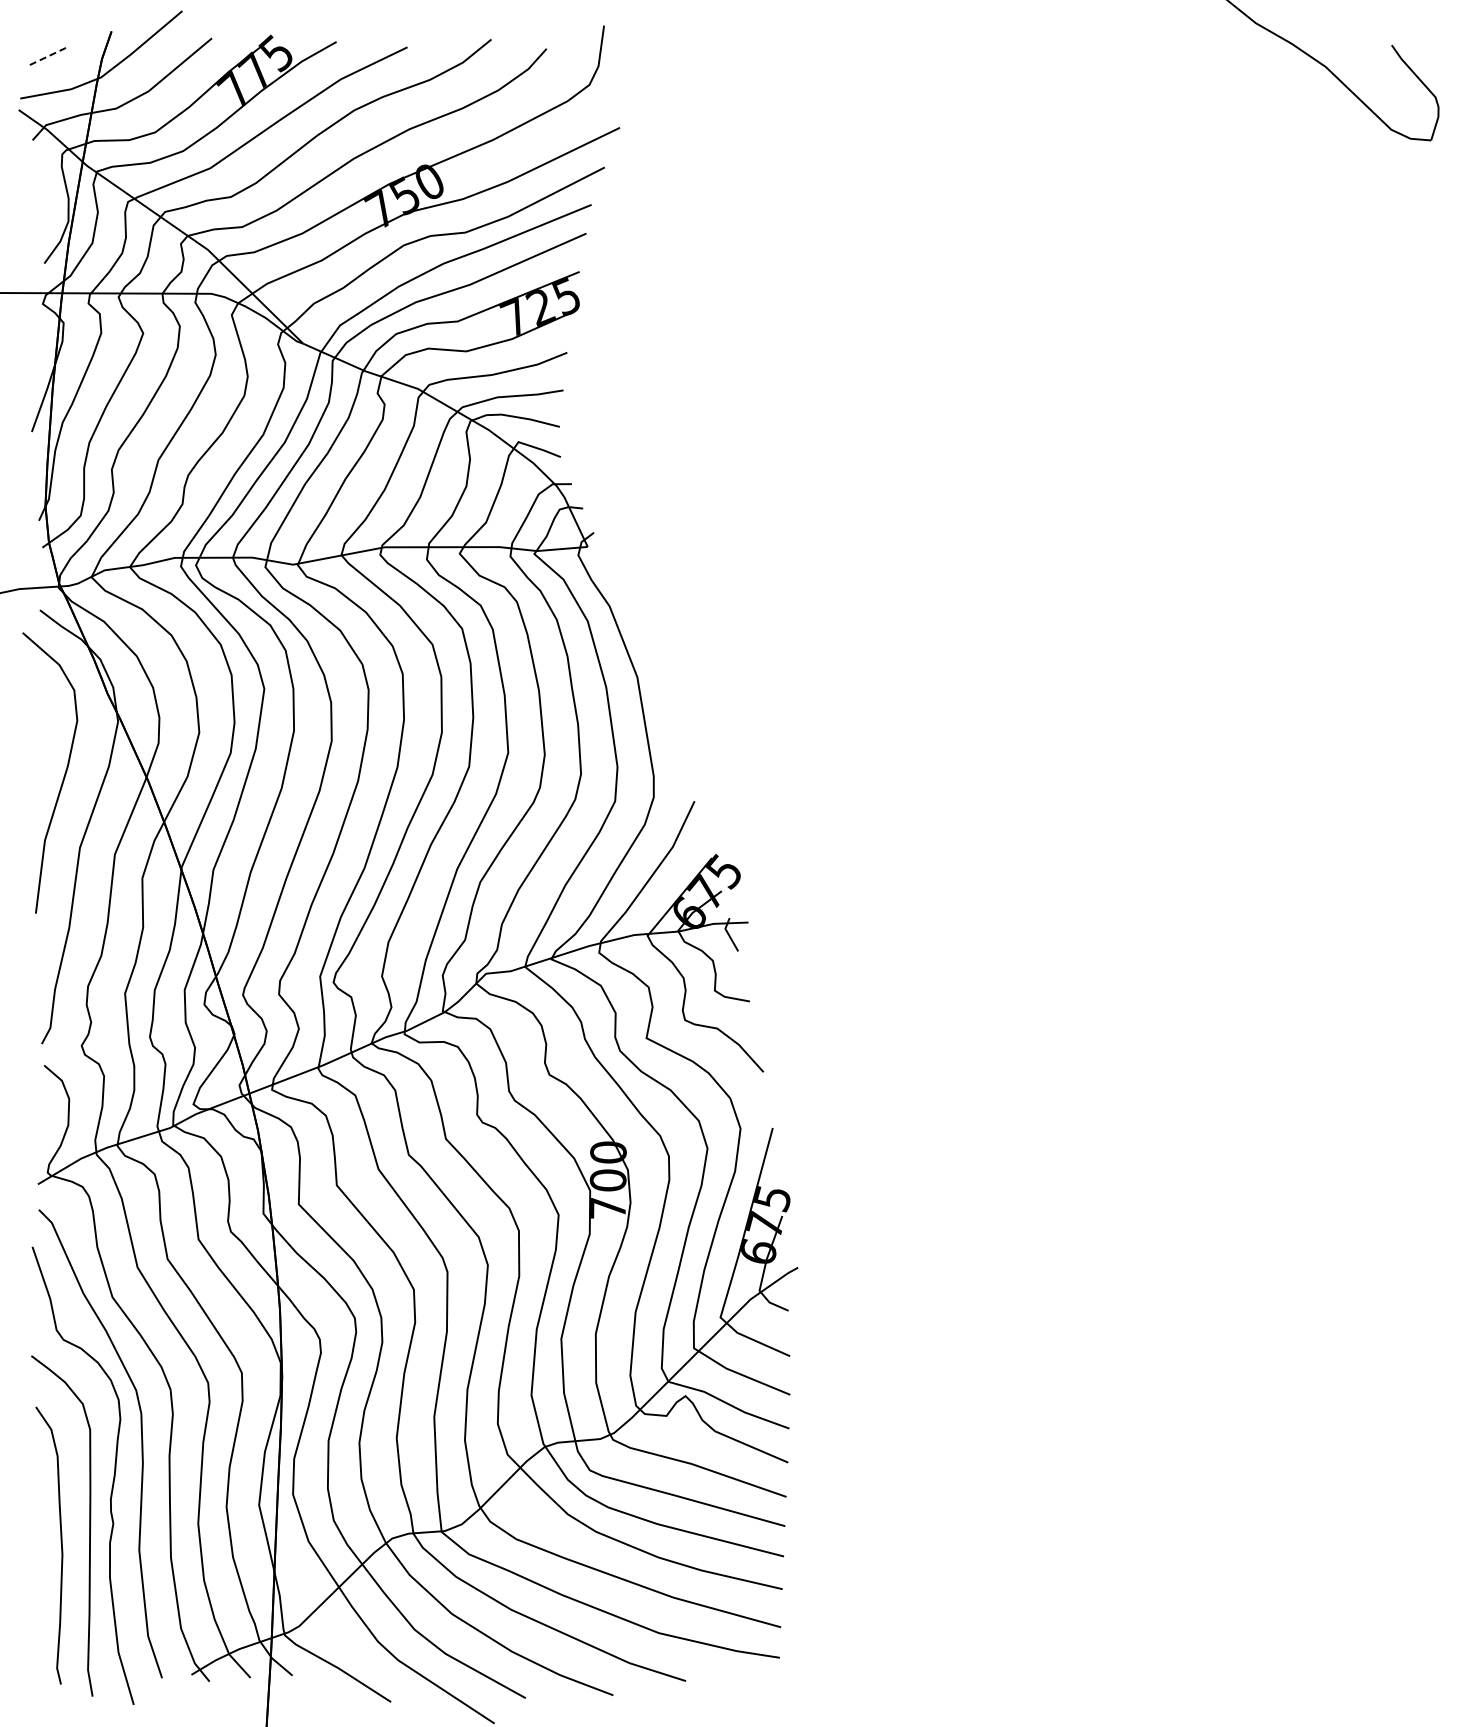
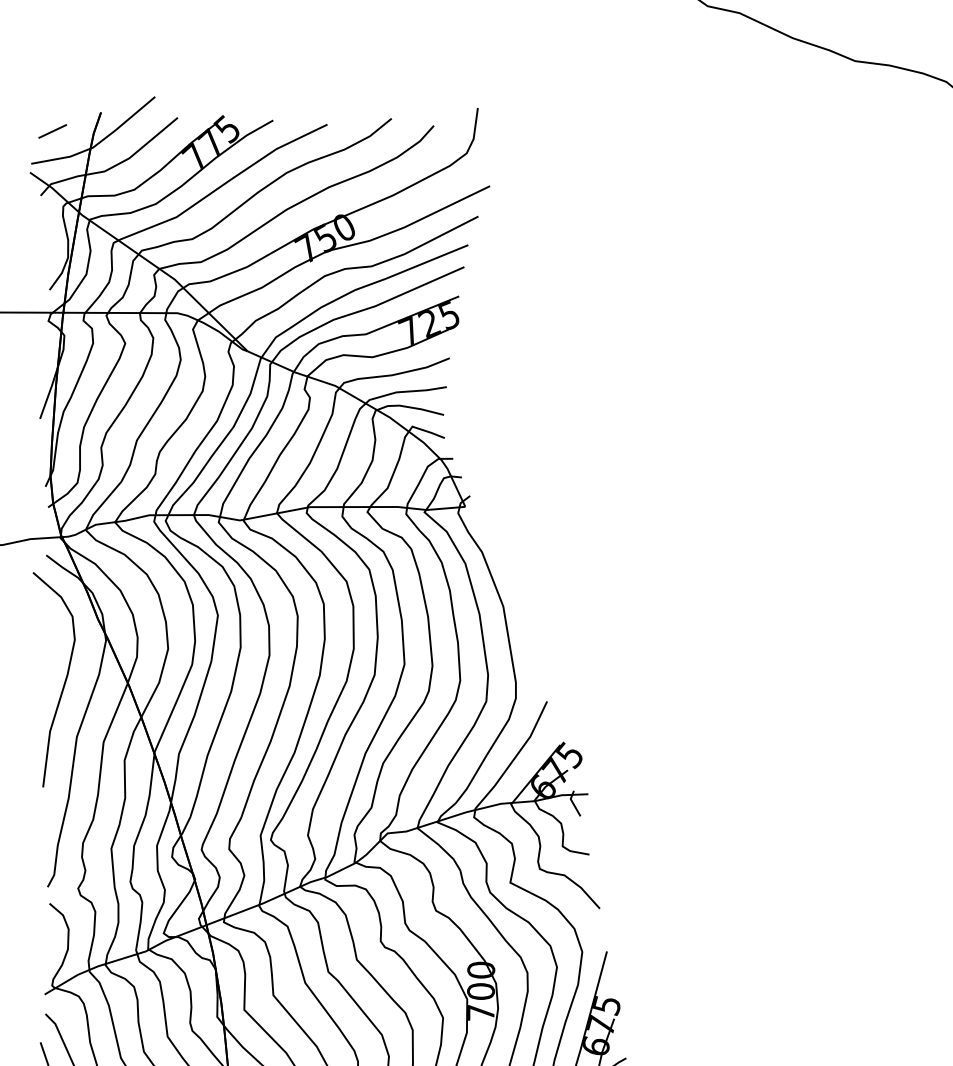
line: (48, 56) -> (52, 131), dashed -> solid

